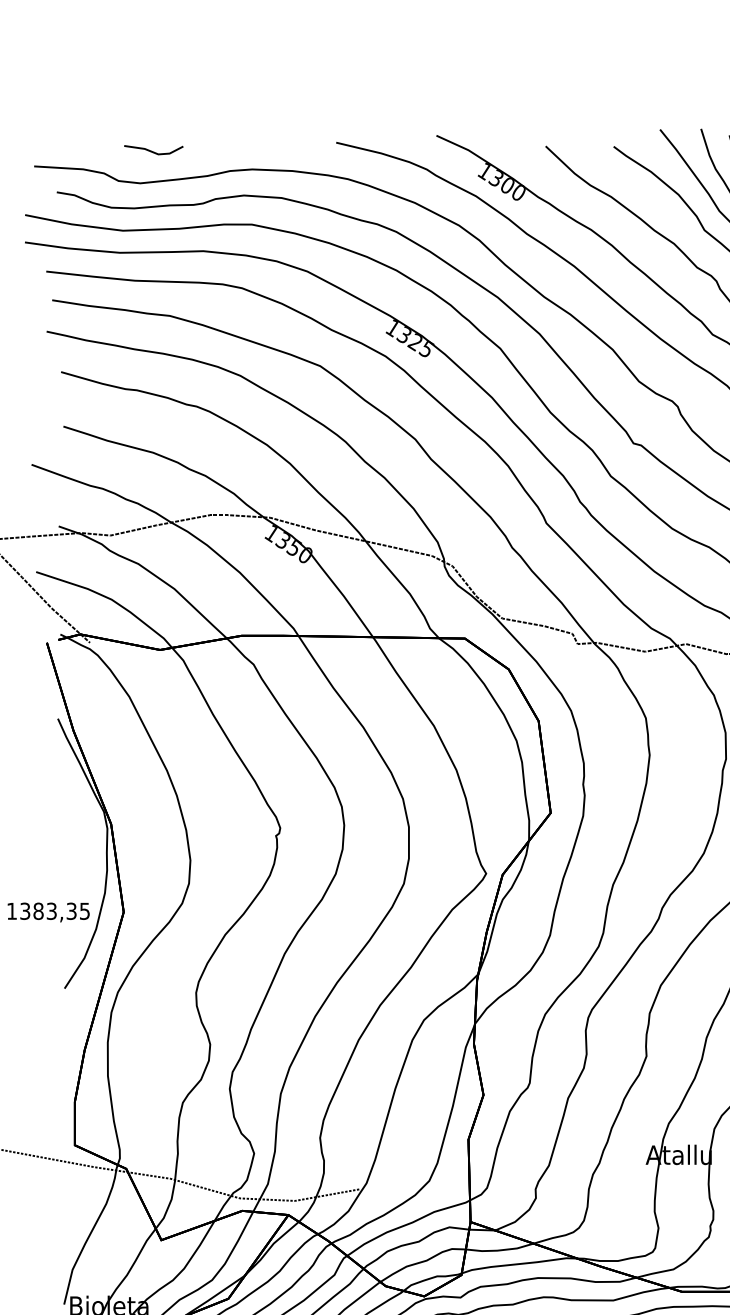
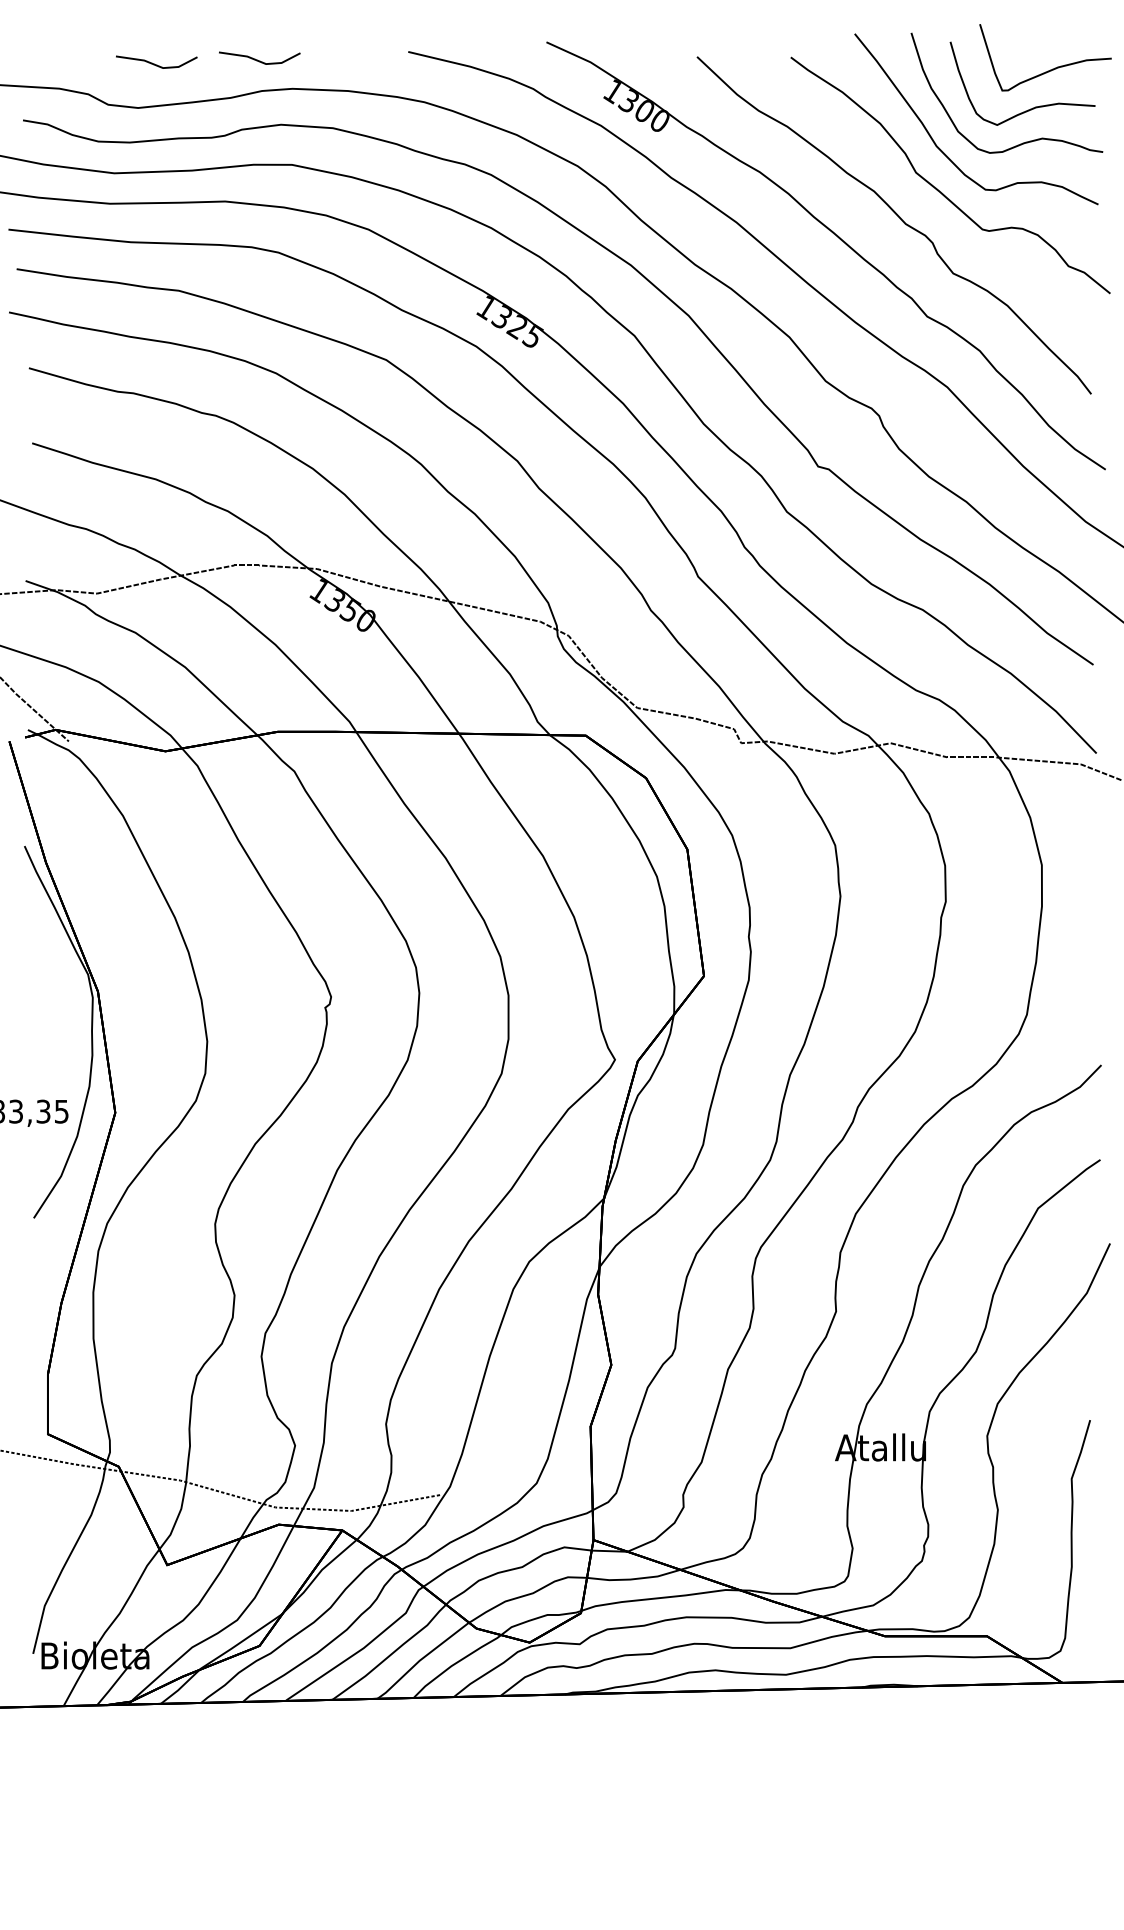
line: (226, 148) -> (257, 59), added

